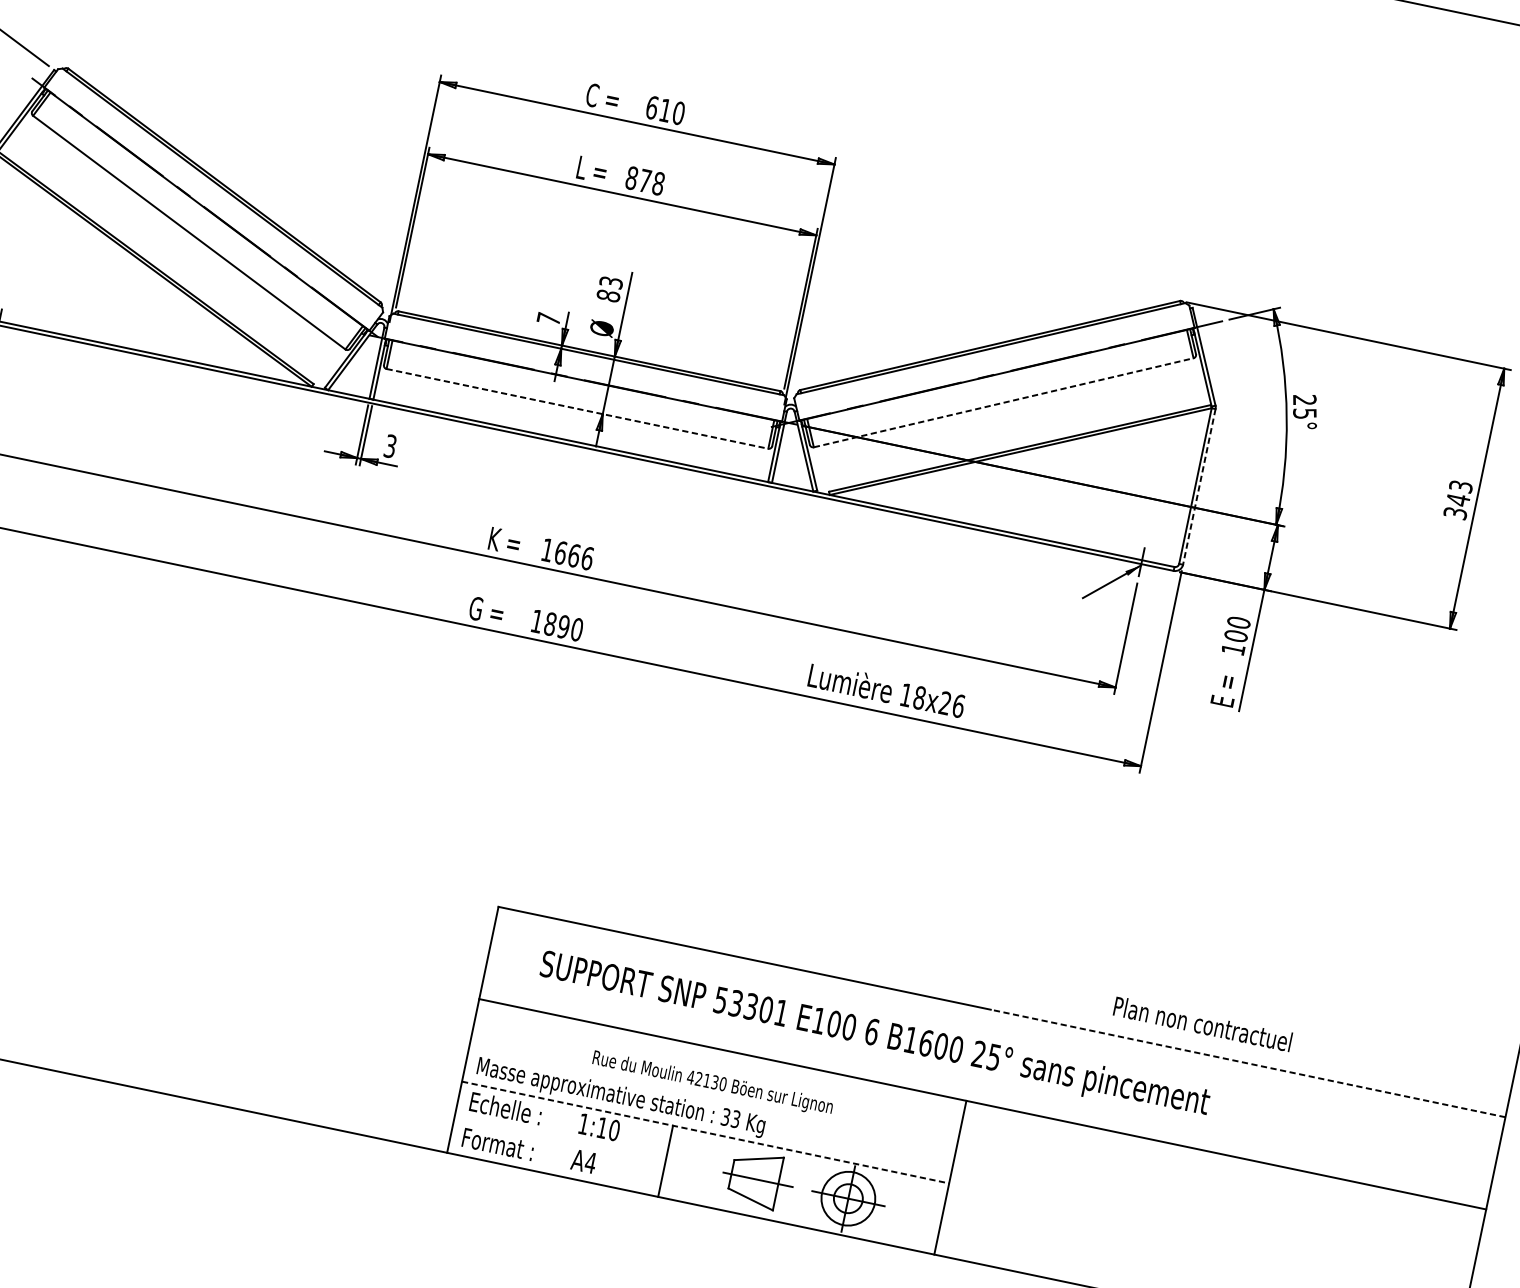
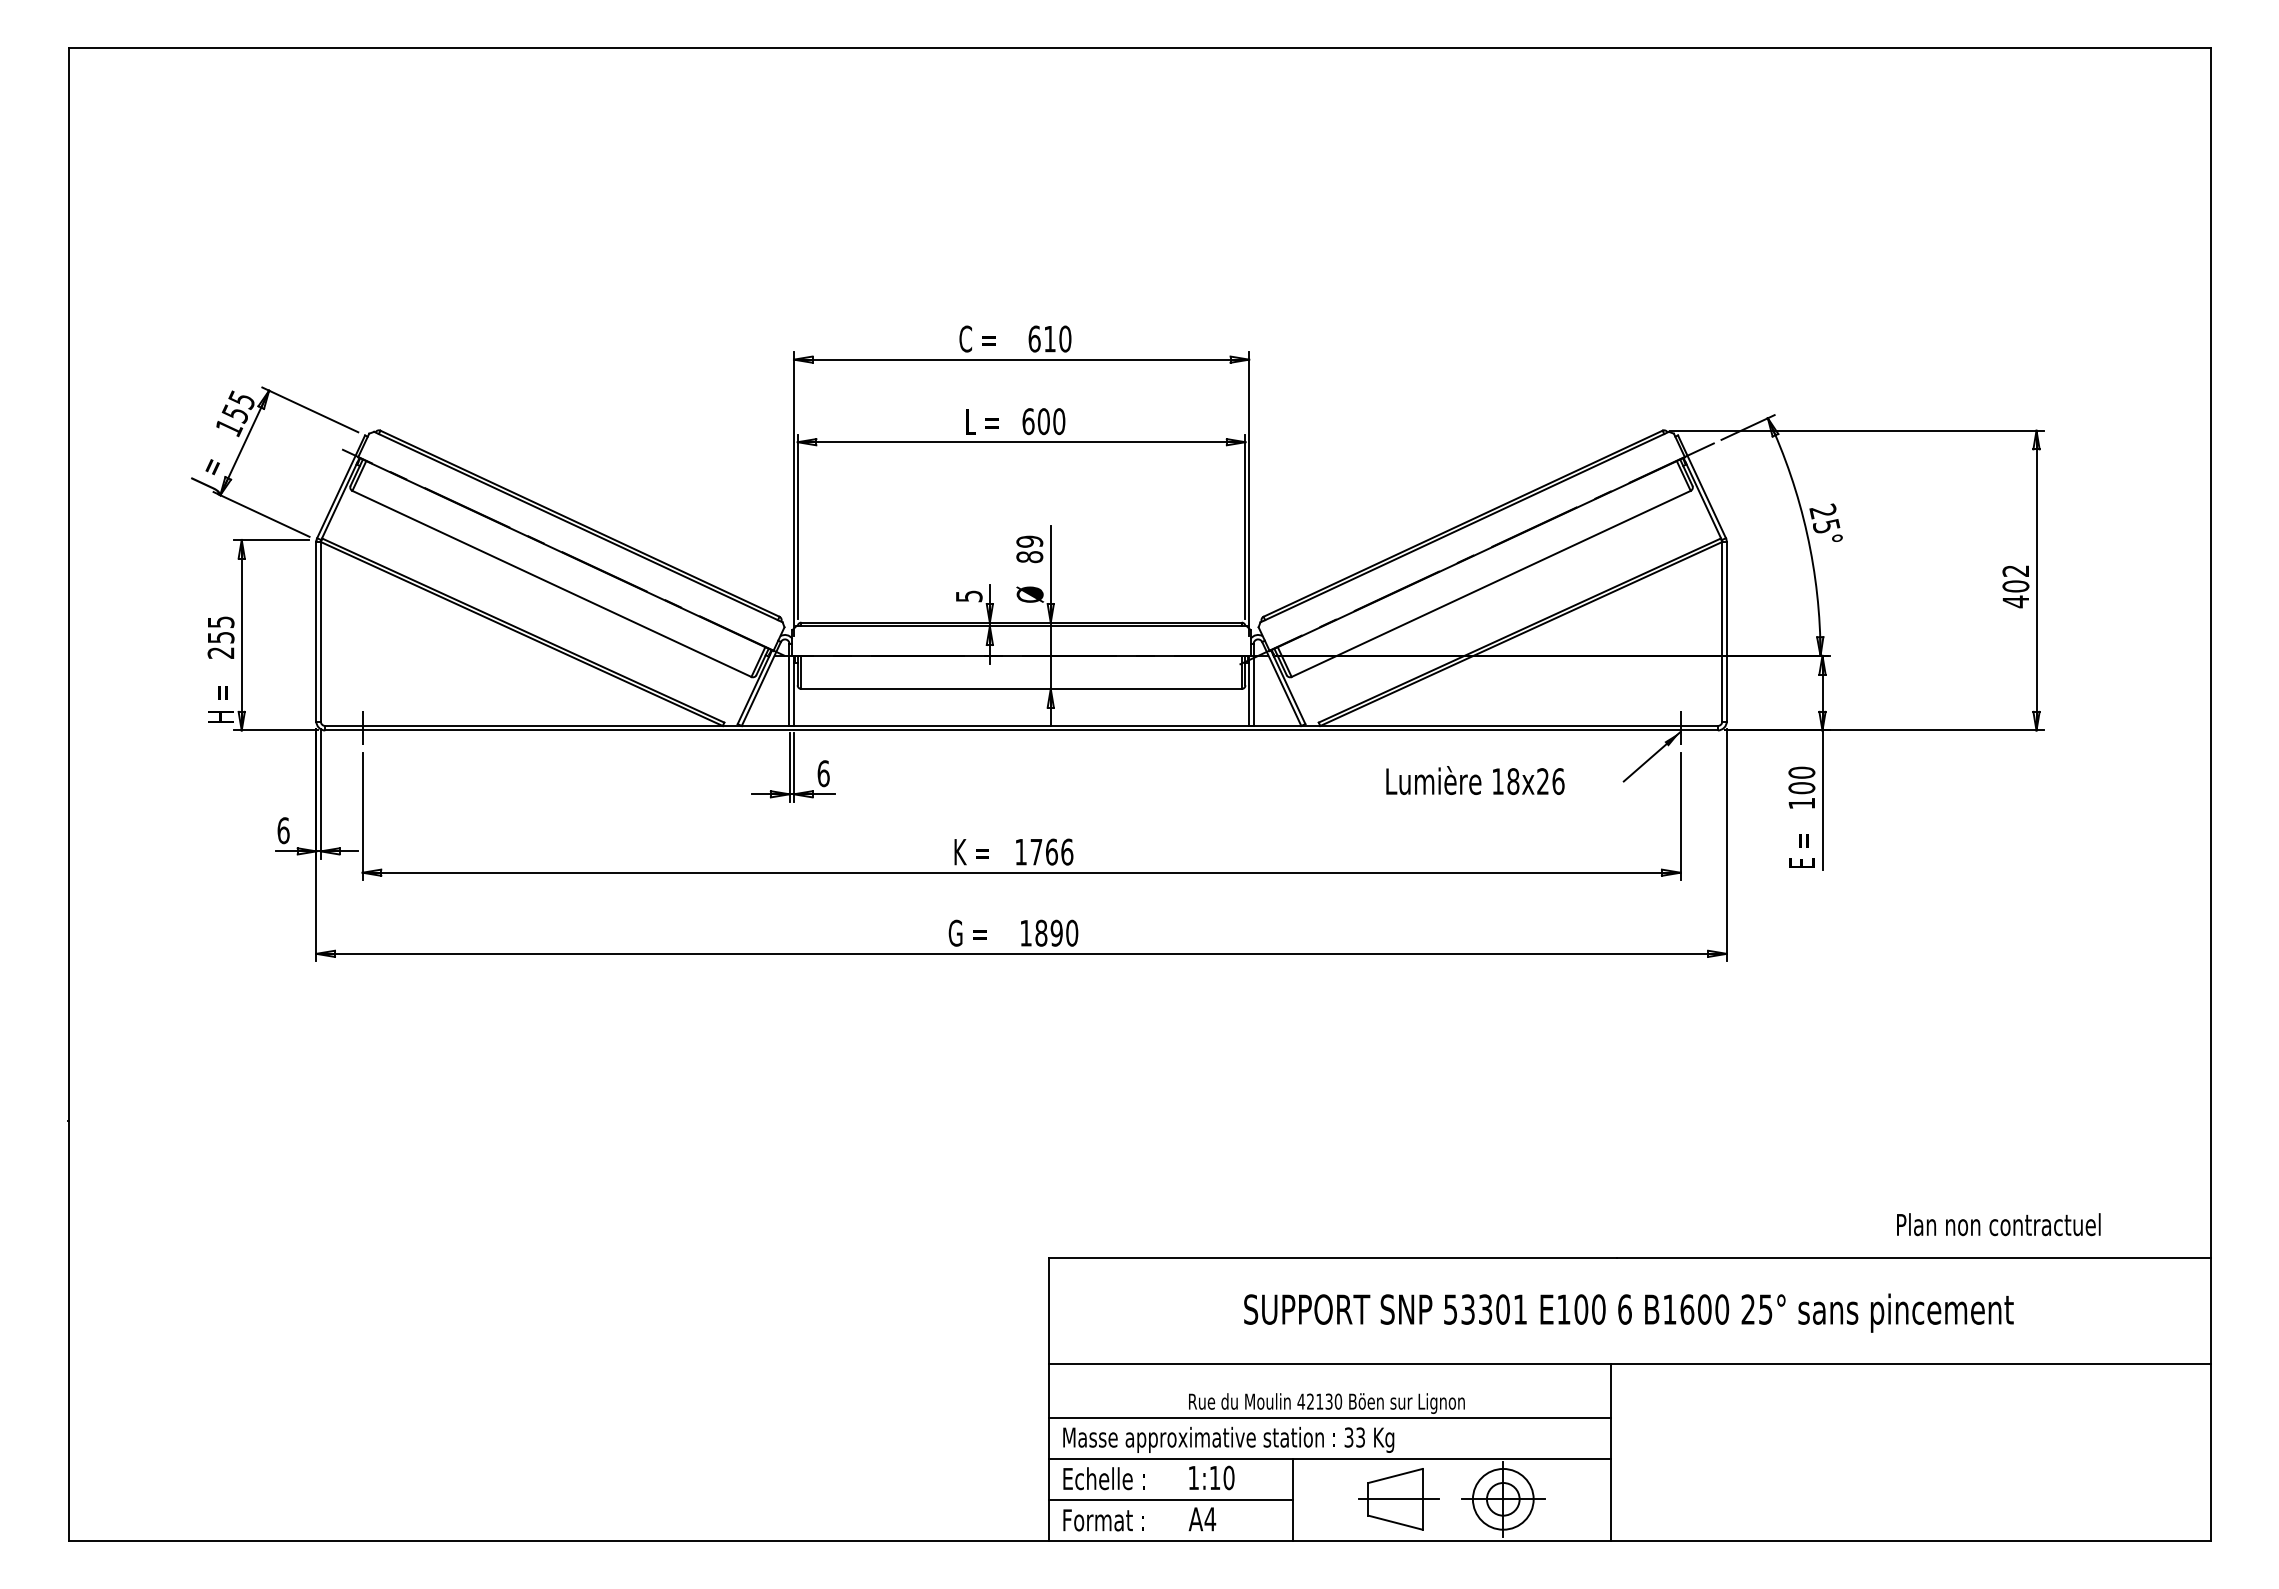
text: (644, 180) -> (1043, 421), 878 -> 600
text: (611, 282) -> (1029, 541), 83 -> 89
text: (549, 319) -> (969, 596), 7 -> 5
line: (1004, 402) -> (1491, 583), dashed -> solid
line: (578, 409) -> (1022, 689), dashed -> solid
text: (390, 446) -> (823, 773), 3 -> 6
line: (1199, 486) -> (1726, 631), dashed -> solid
text: (1457, 499) -> (2015, 586), 343 -> 402
text: (560, 552) -> (1036, 851), 1666 -> 1766
text: (886, 690) -> (1475, 780), moved
text: (1202, 1024) -> (1998, 1224), moved
text: (874, 1035) -> (1628, 1312), moved
line: (1247, 1063) -> (1913, 1257), dashed -> solid
line: (713, 1097) -> (1330, 1418), added
line: (705, 1132) -> (1330, 1459), dashed -> solid
line: (559, 1139) -> (1170, 1500), added

